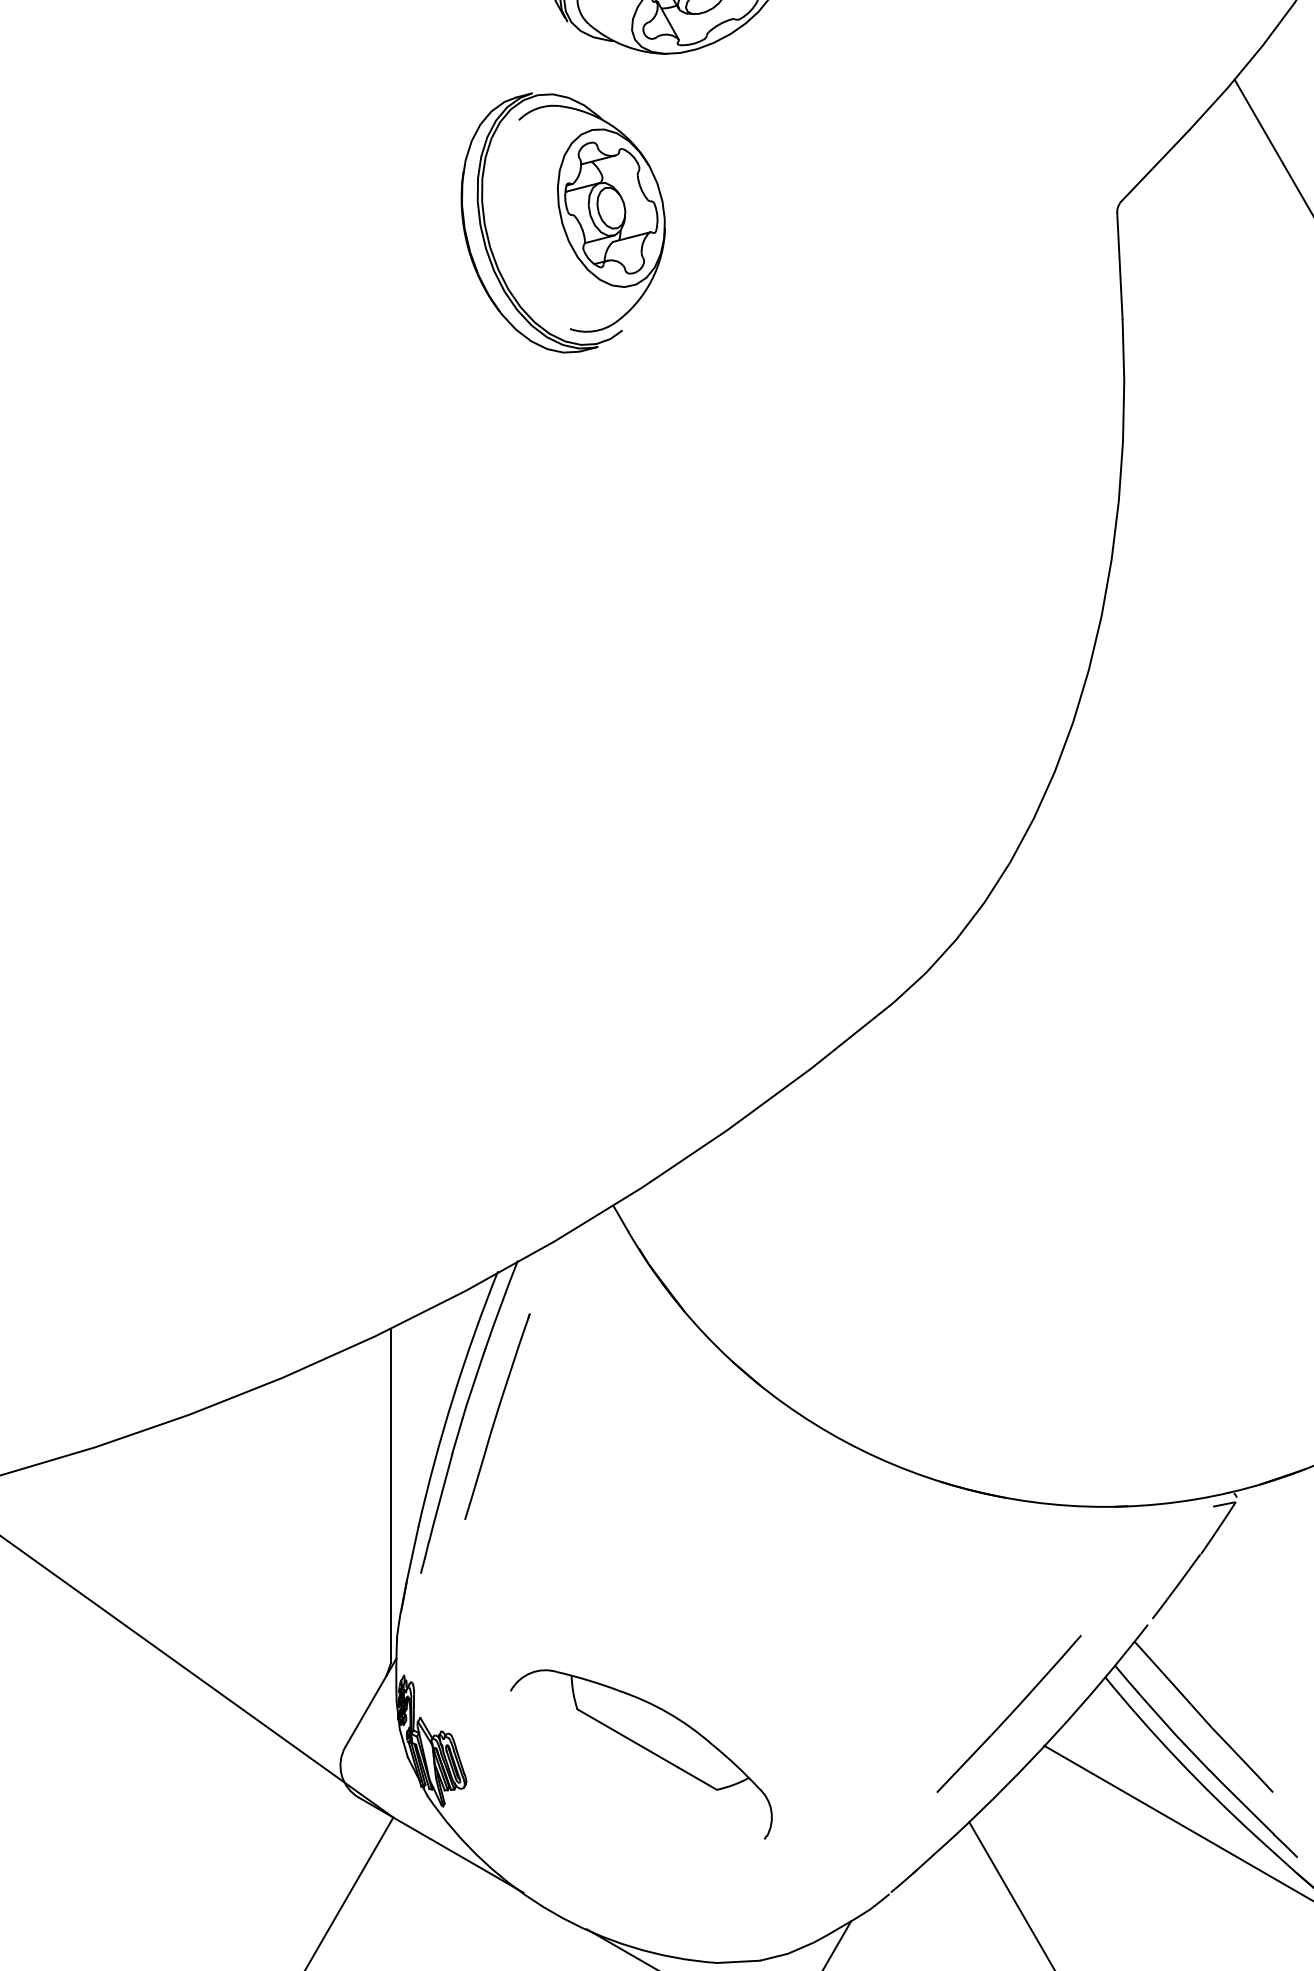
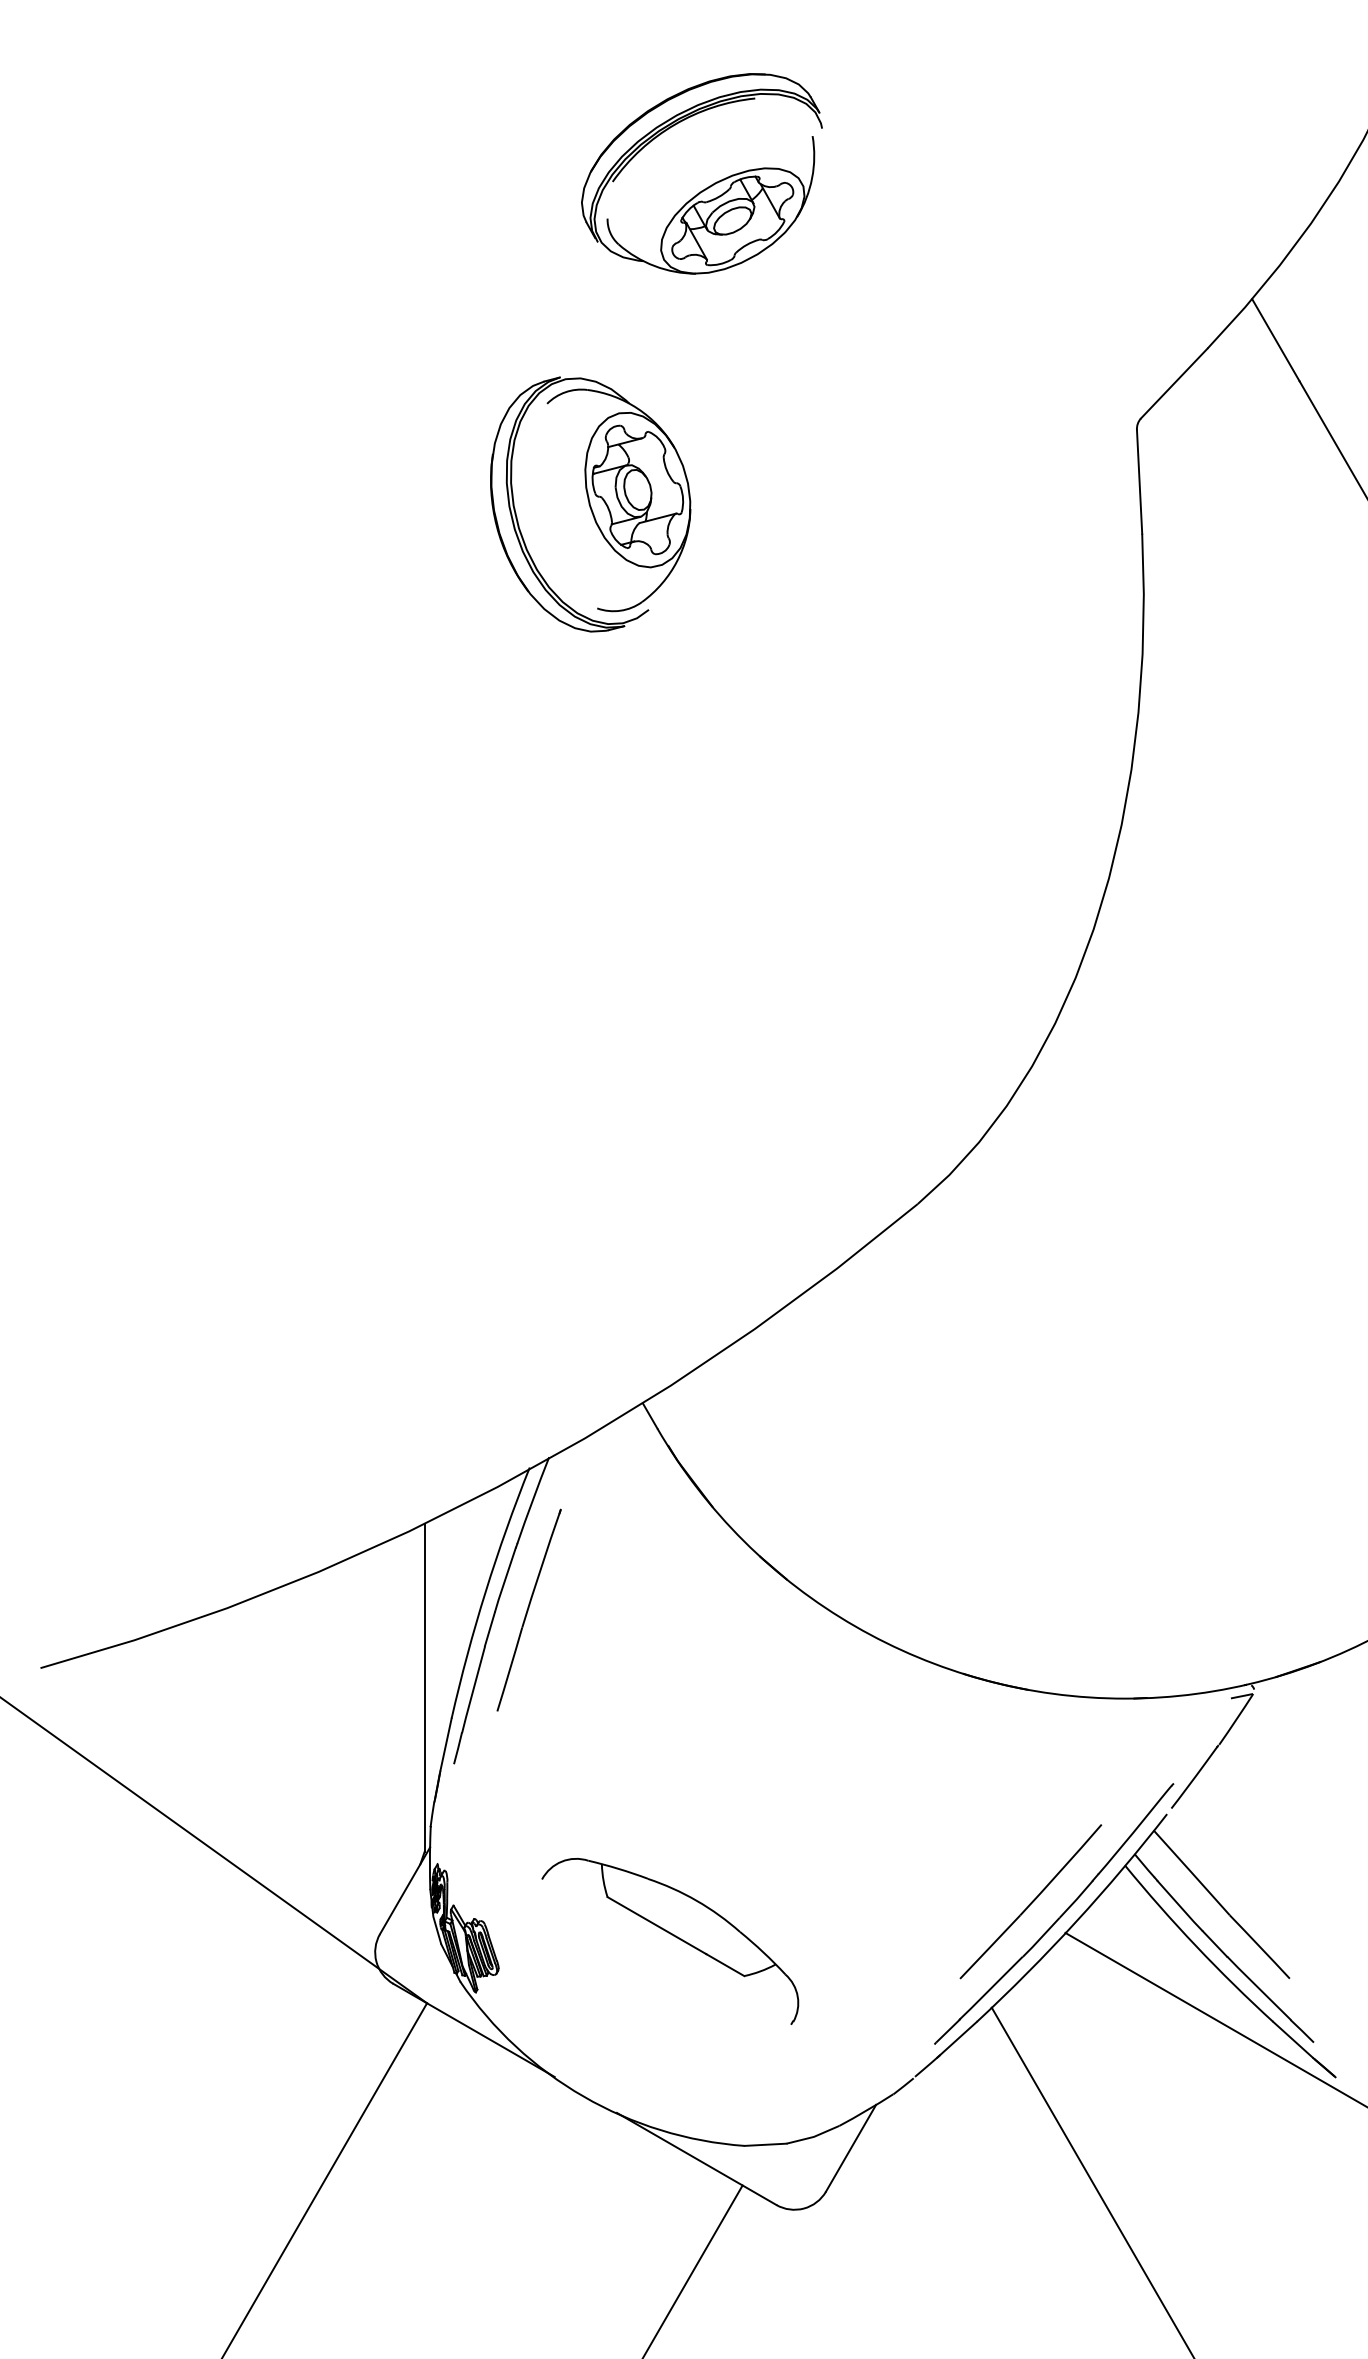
part: (563, 222) -> (590, 504), moved
part: (1033, 1725) -> (1054, 1913), added

